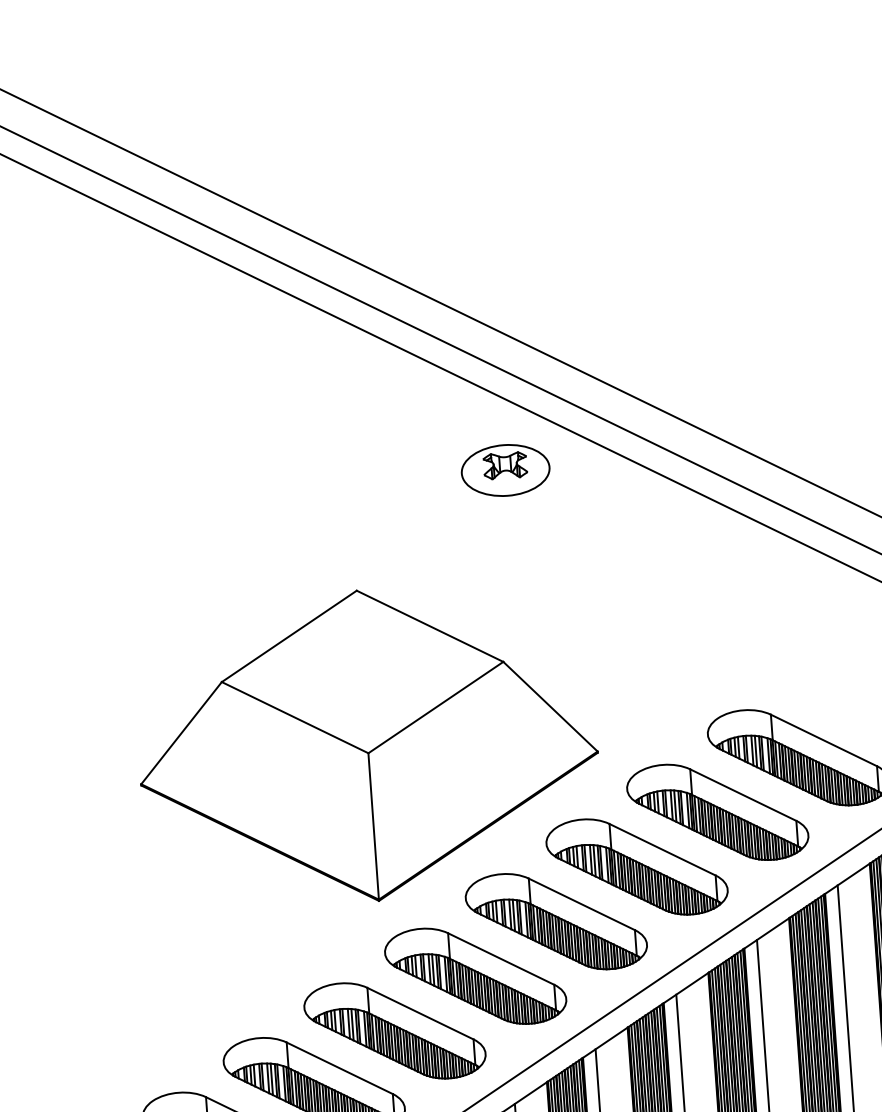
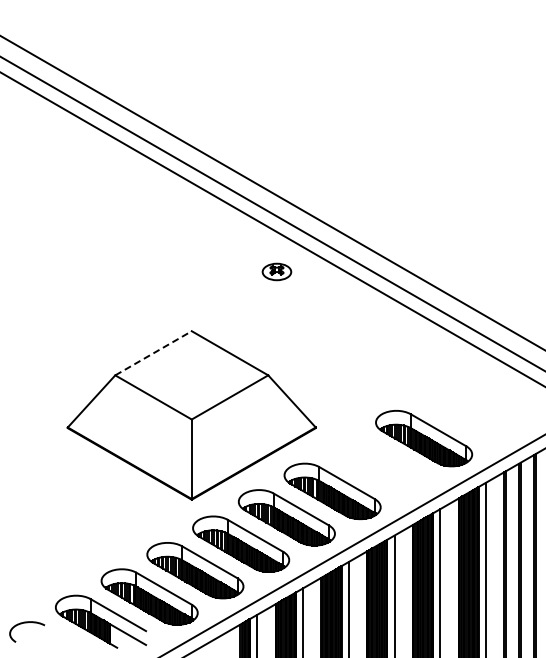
part: (504, 469) -> (276, 271), size x0.6
line: (289, 636) -> (153, 353), solid -> dashed
part: (717, 811) -> (378, 464), removed

